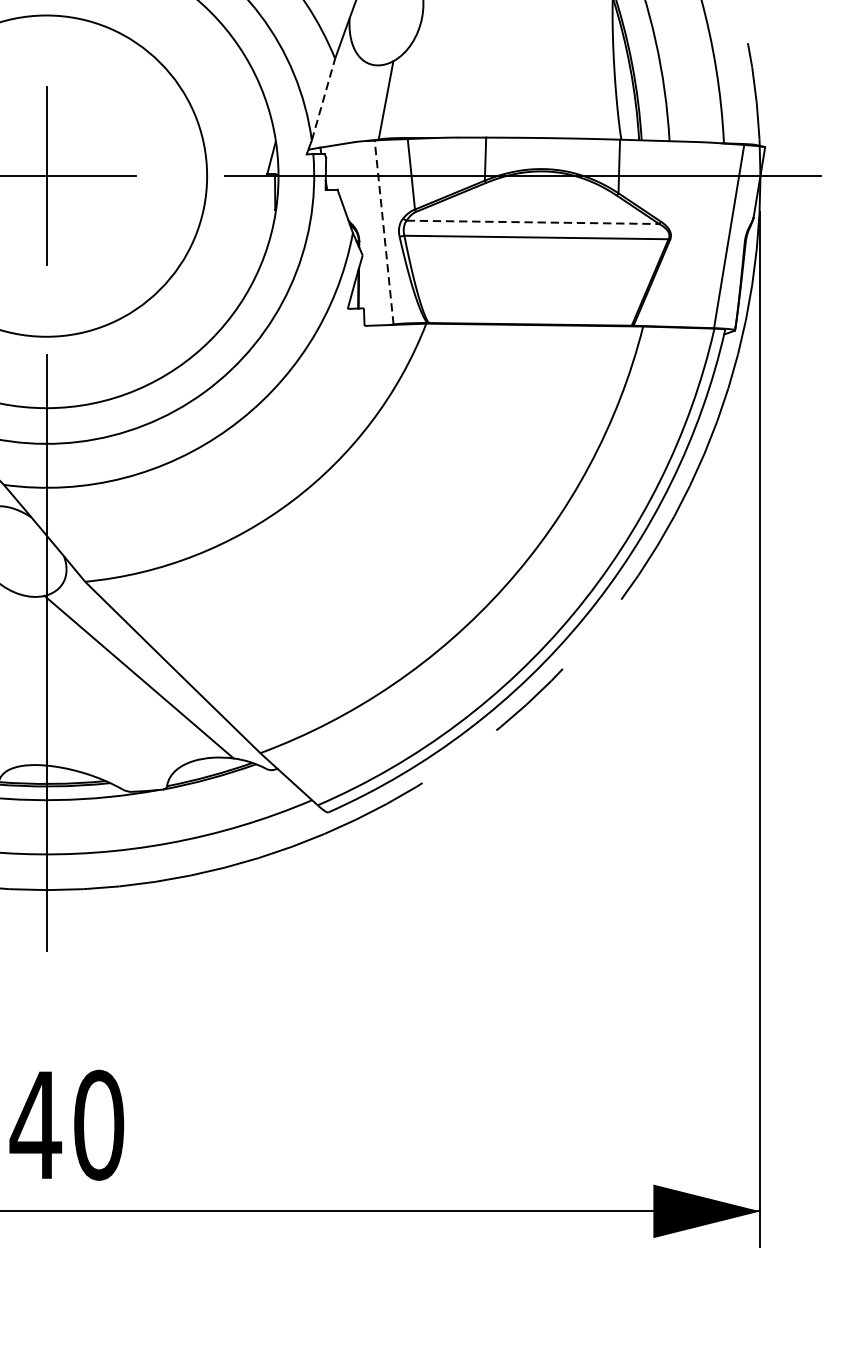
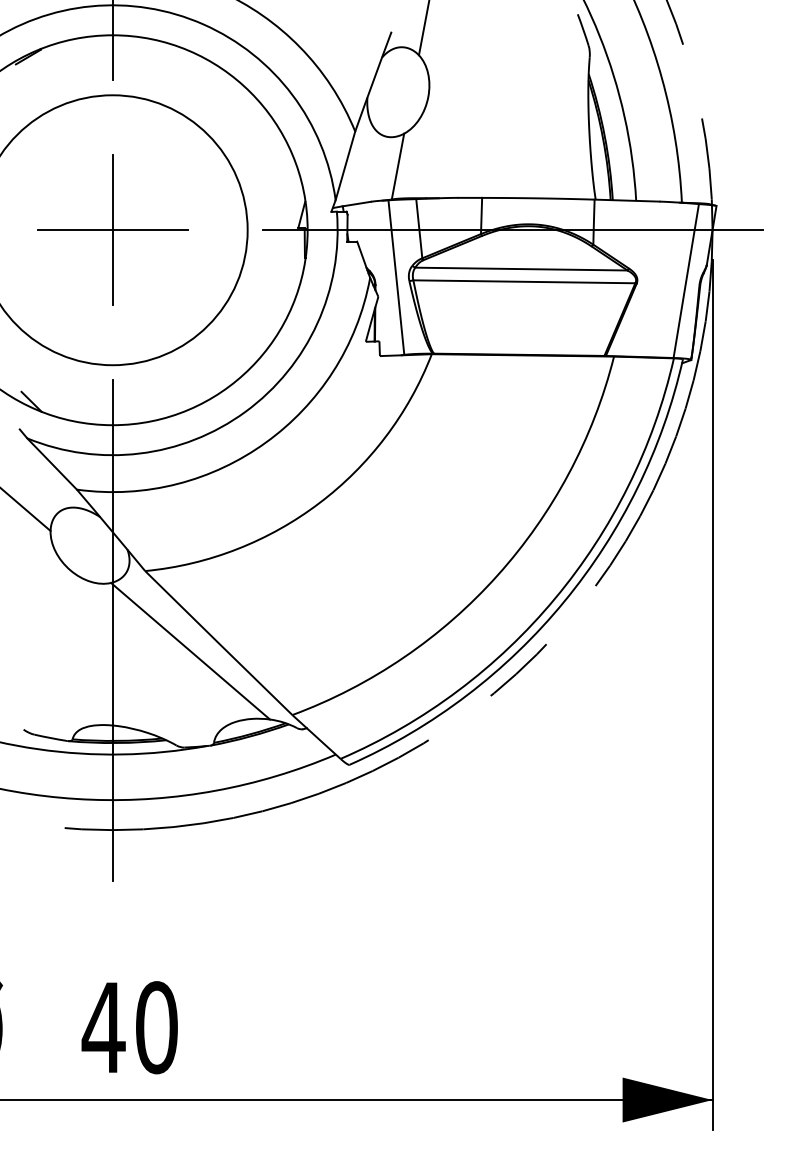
line: (323, 99) -> (345, 165), dashed -> solid
line: (533, 222) -> (521, 269), dashed -> solid
line: (384, 232) -> (396, 277), dashed -> solid

